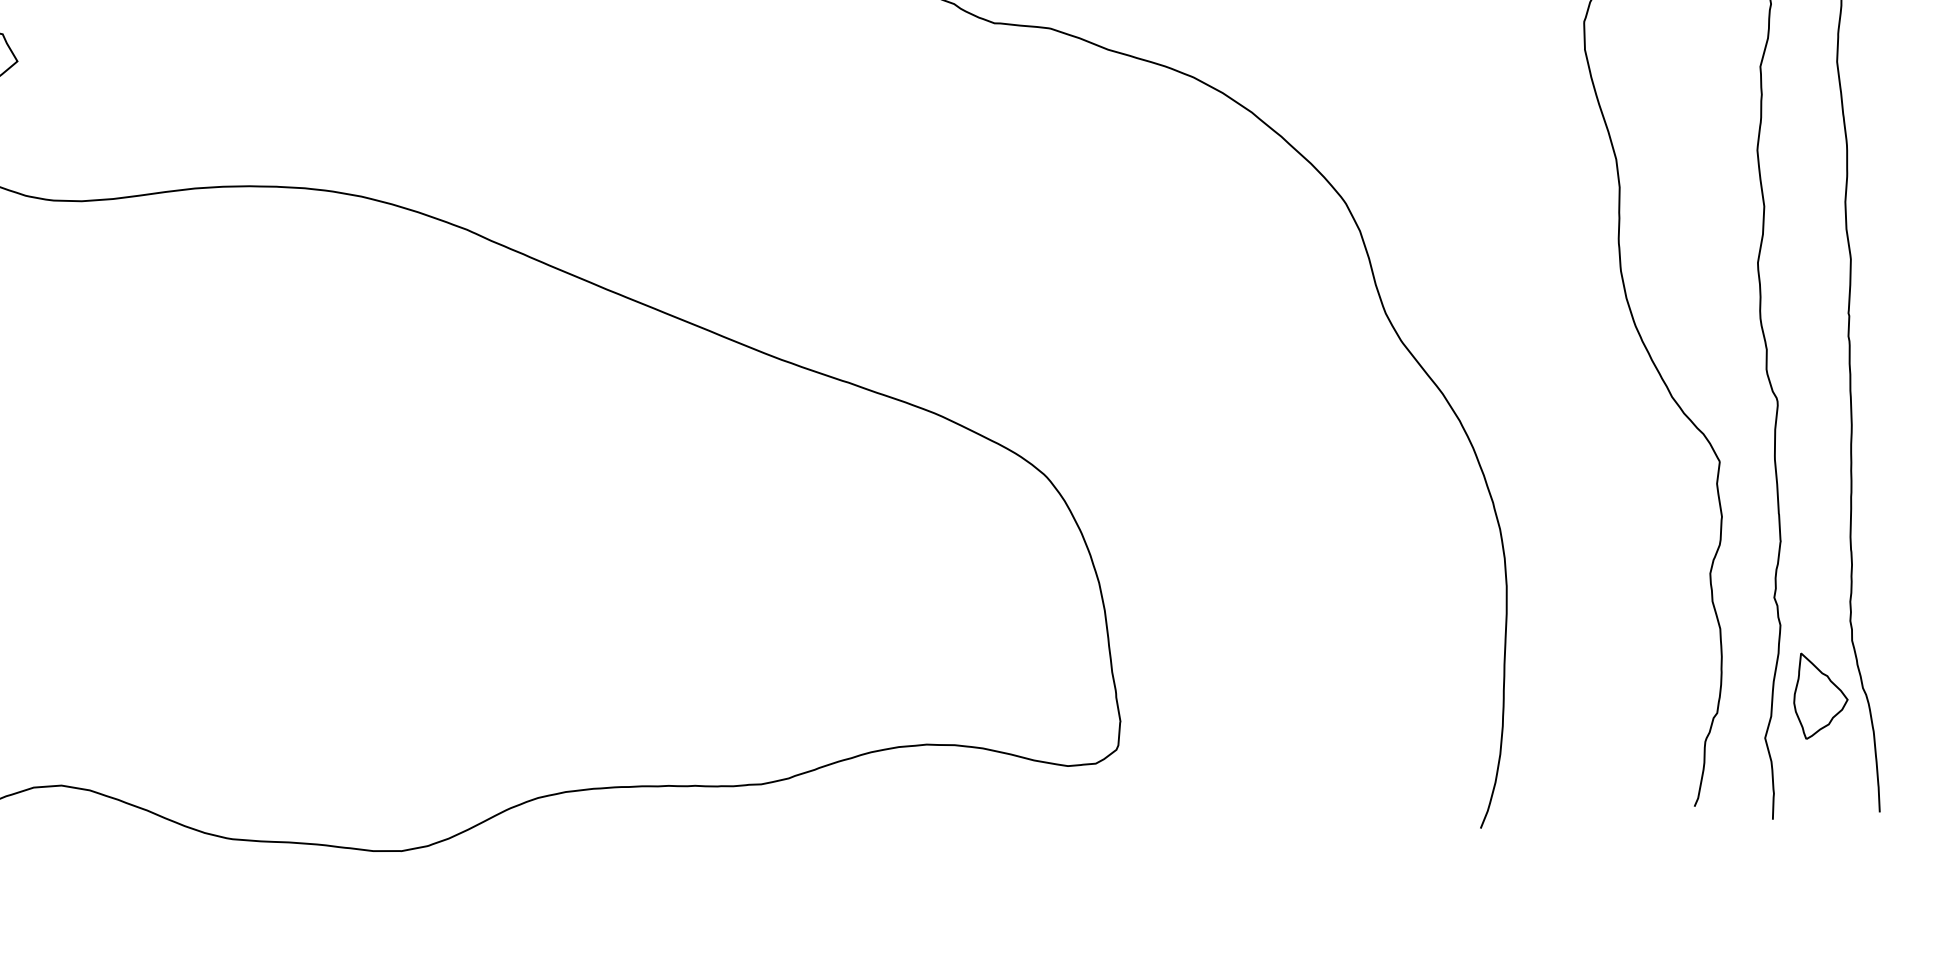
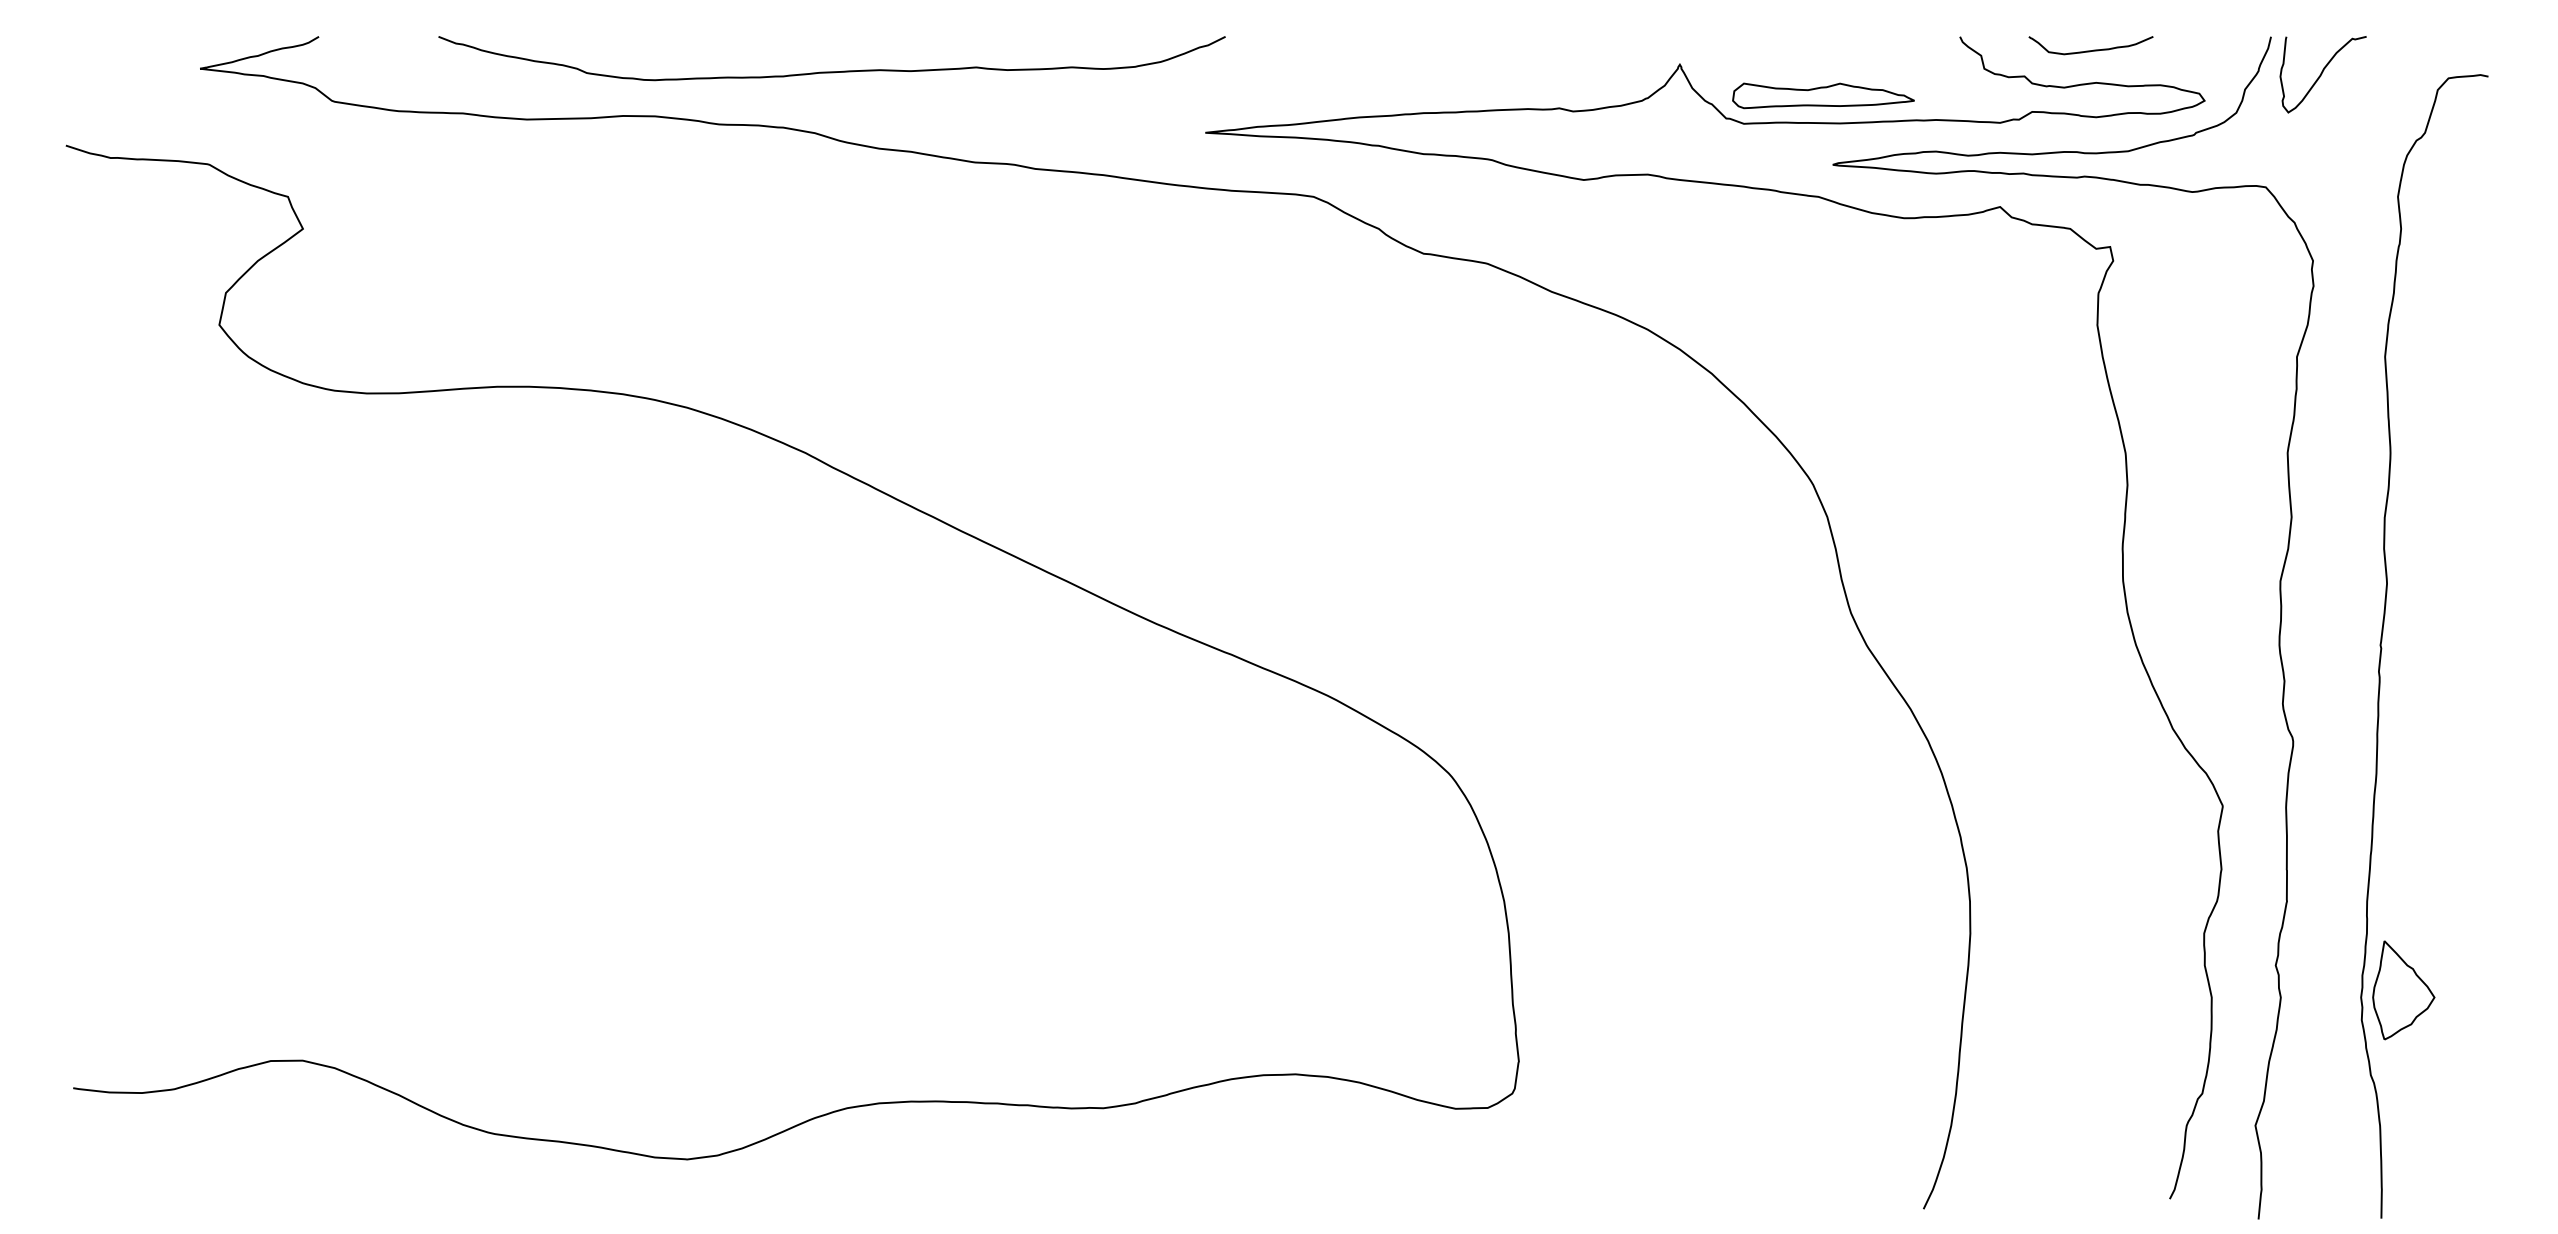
part: (1820, 695) -> (2403, 990), moved

